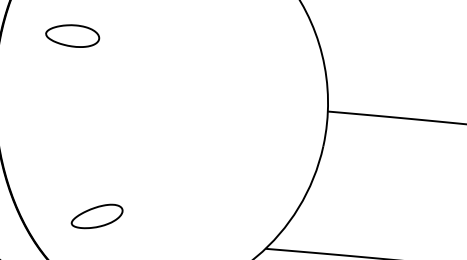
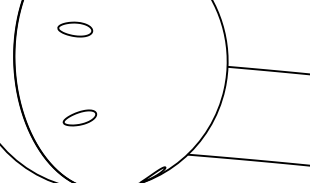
part: (73, 36) -> (75, 29), moved
part: (96, 215) -> (79, 117), moved

